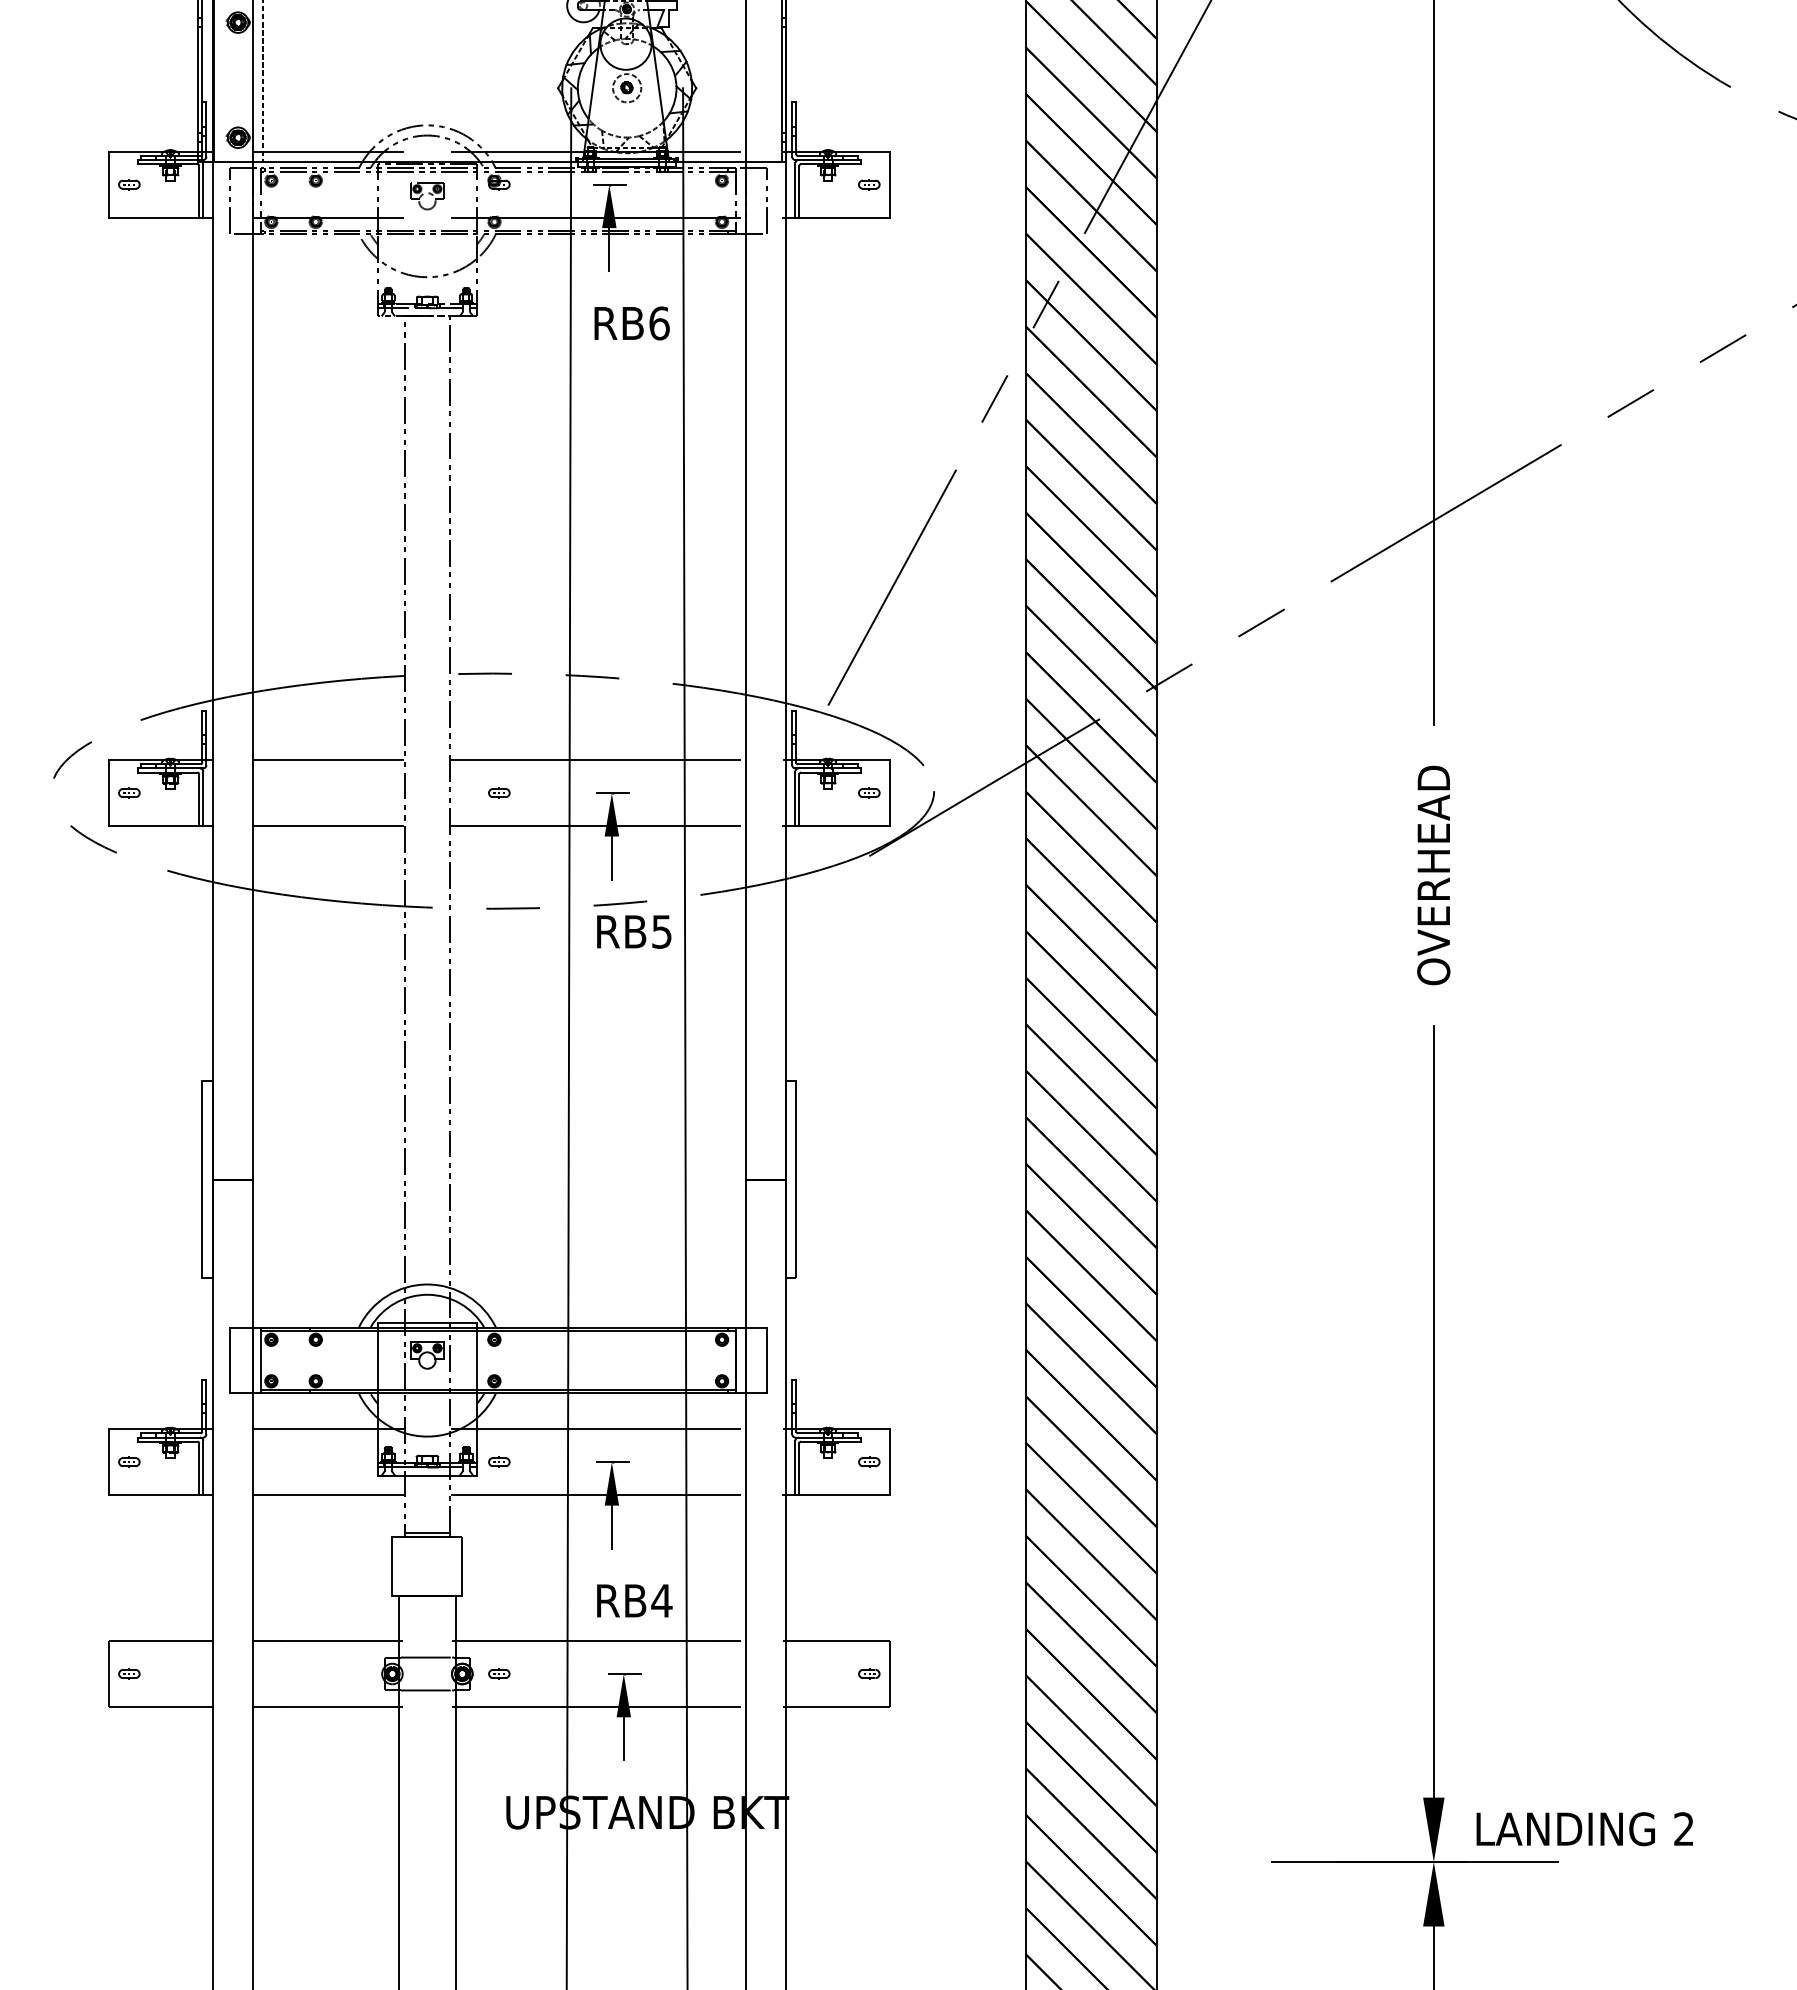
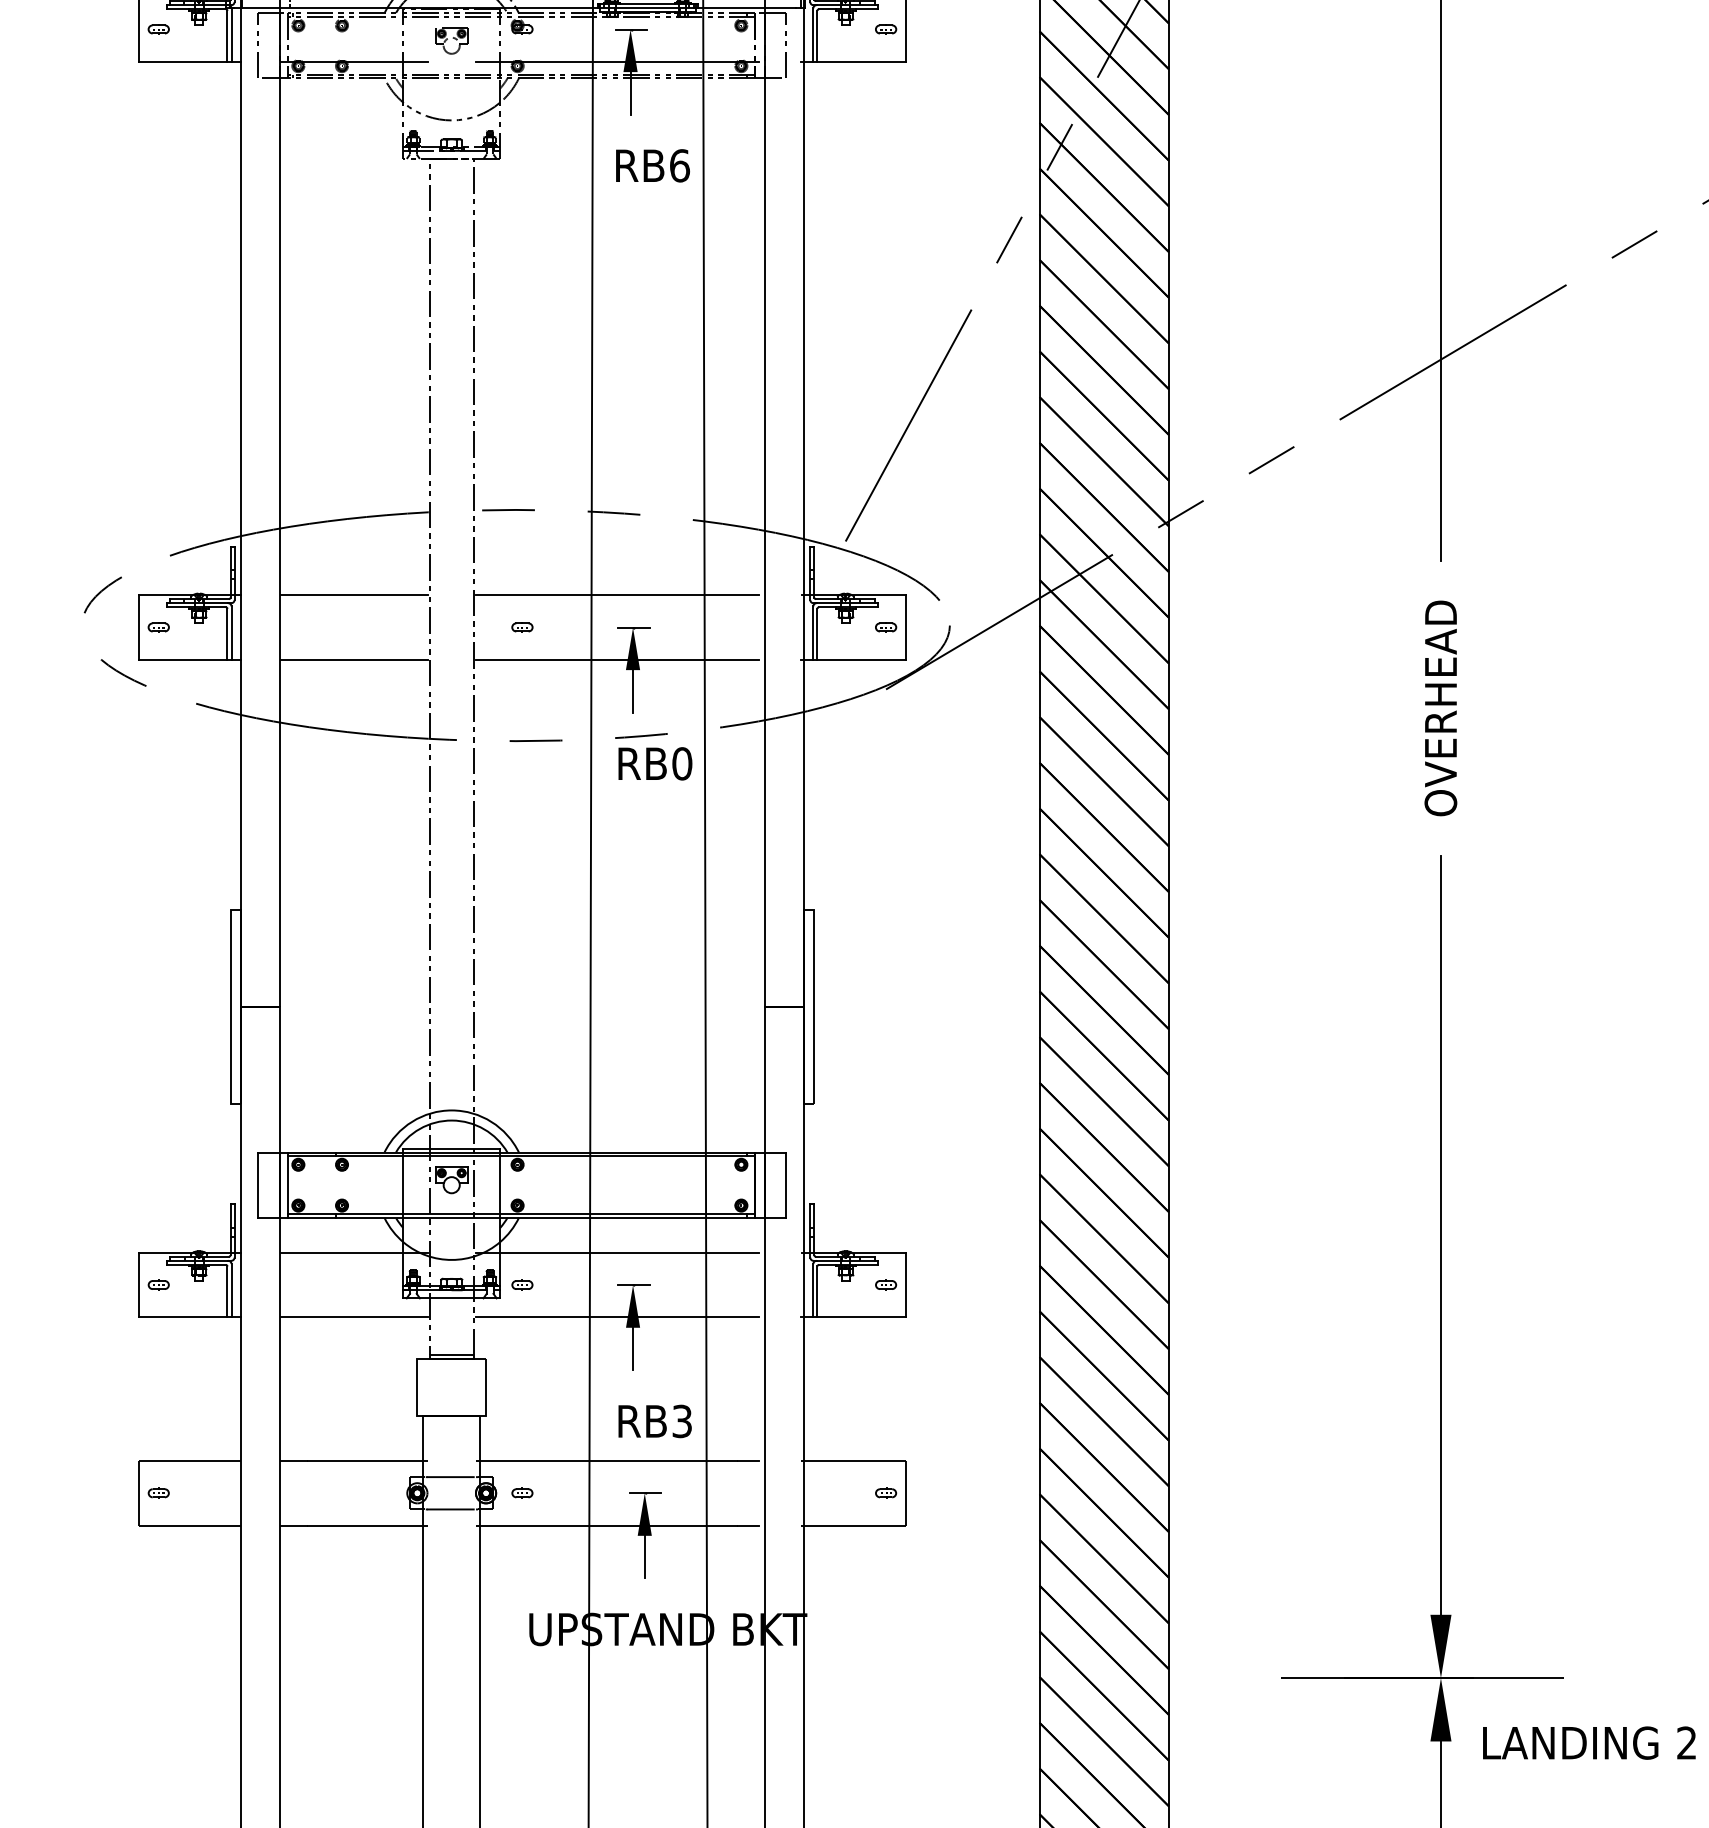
text: (661, 931) -> (681, 763), RB5 -> RB0
text: (661, 1600) -> (681, 1421), RB4 -> RB3
text: (1584, 1829) -> (1589, 1743), moved

